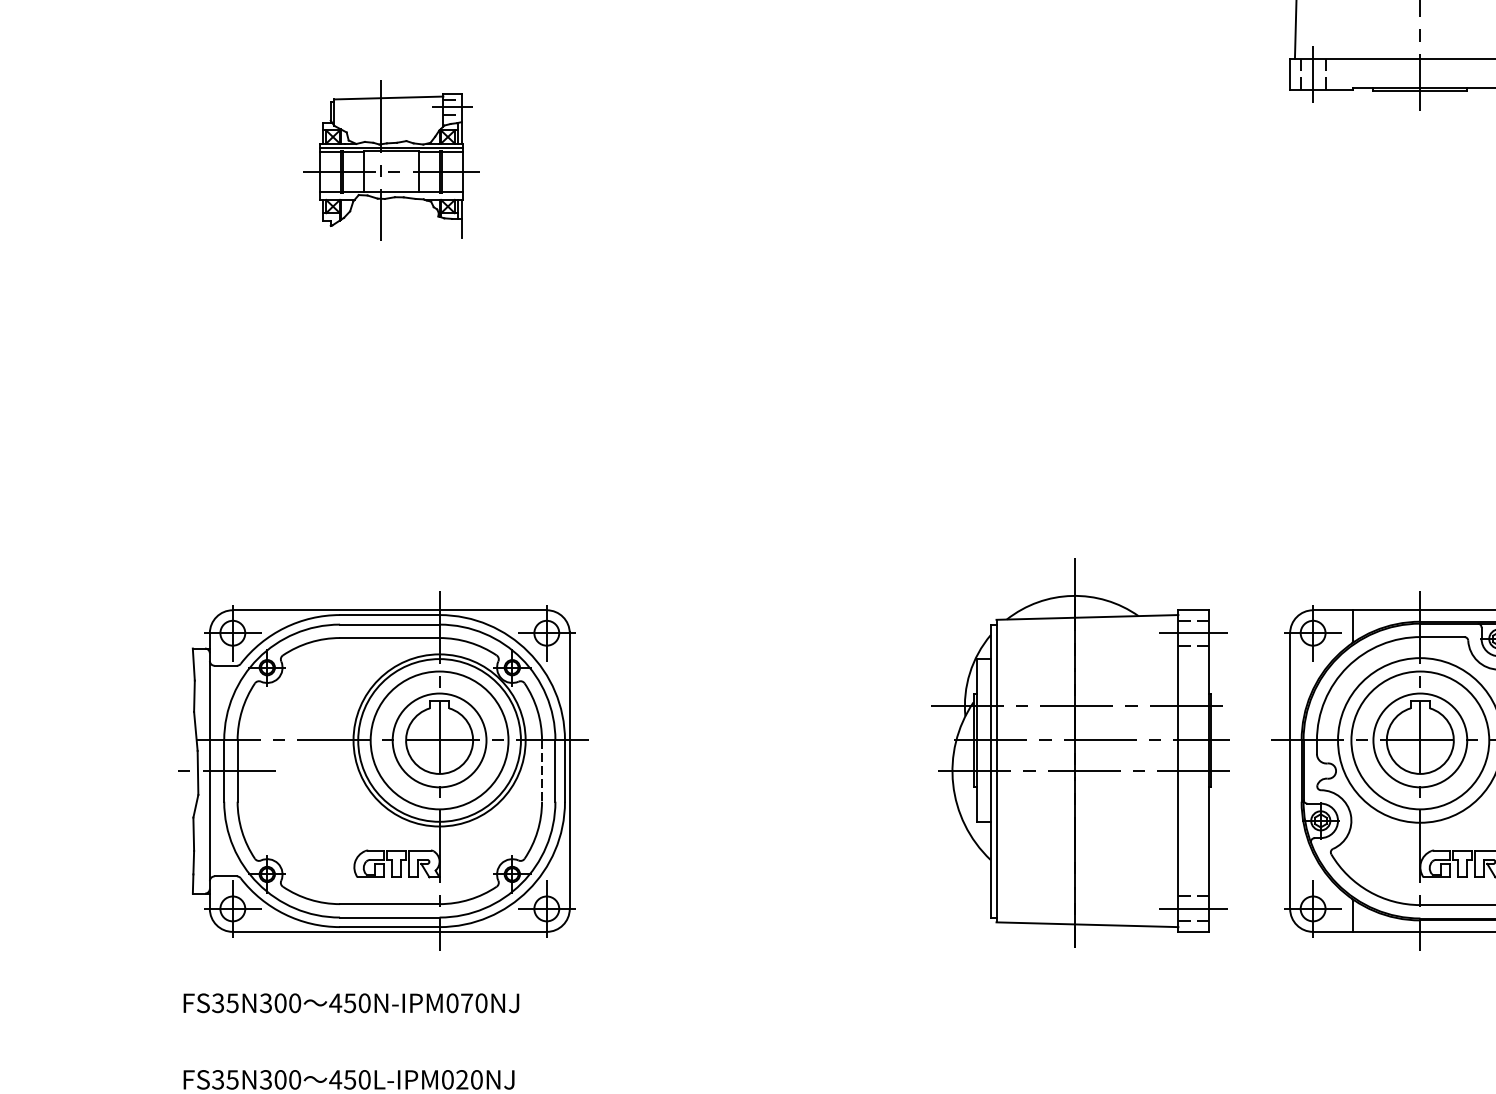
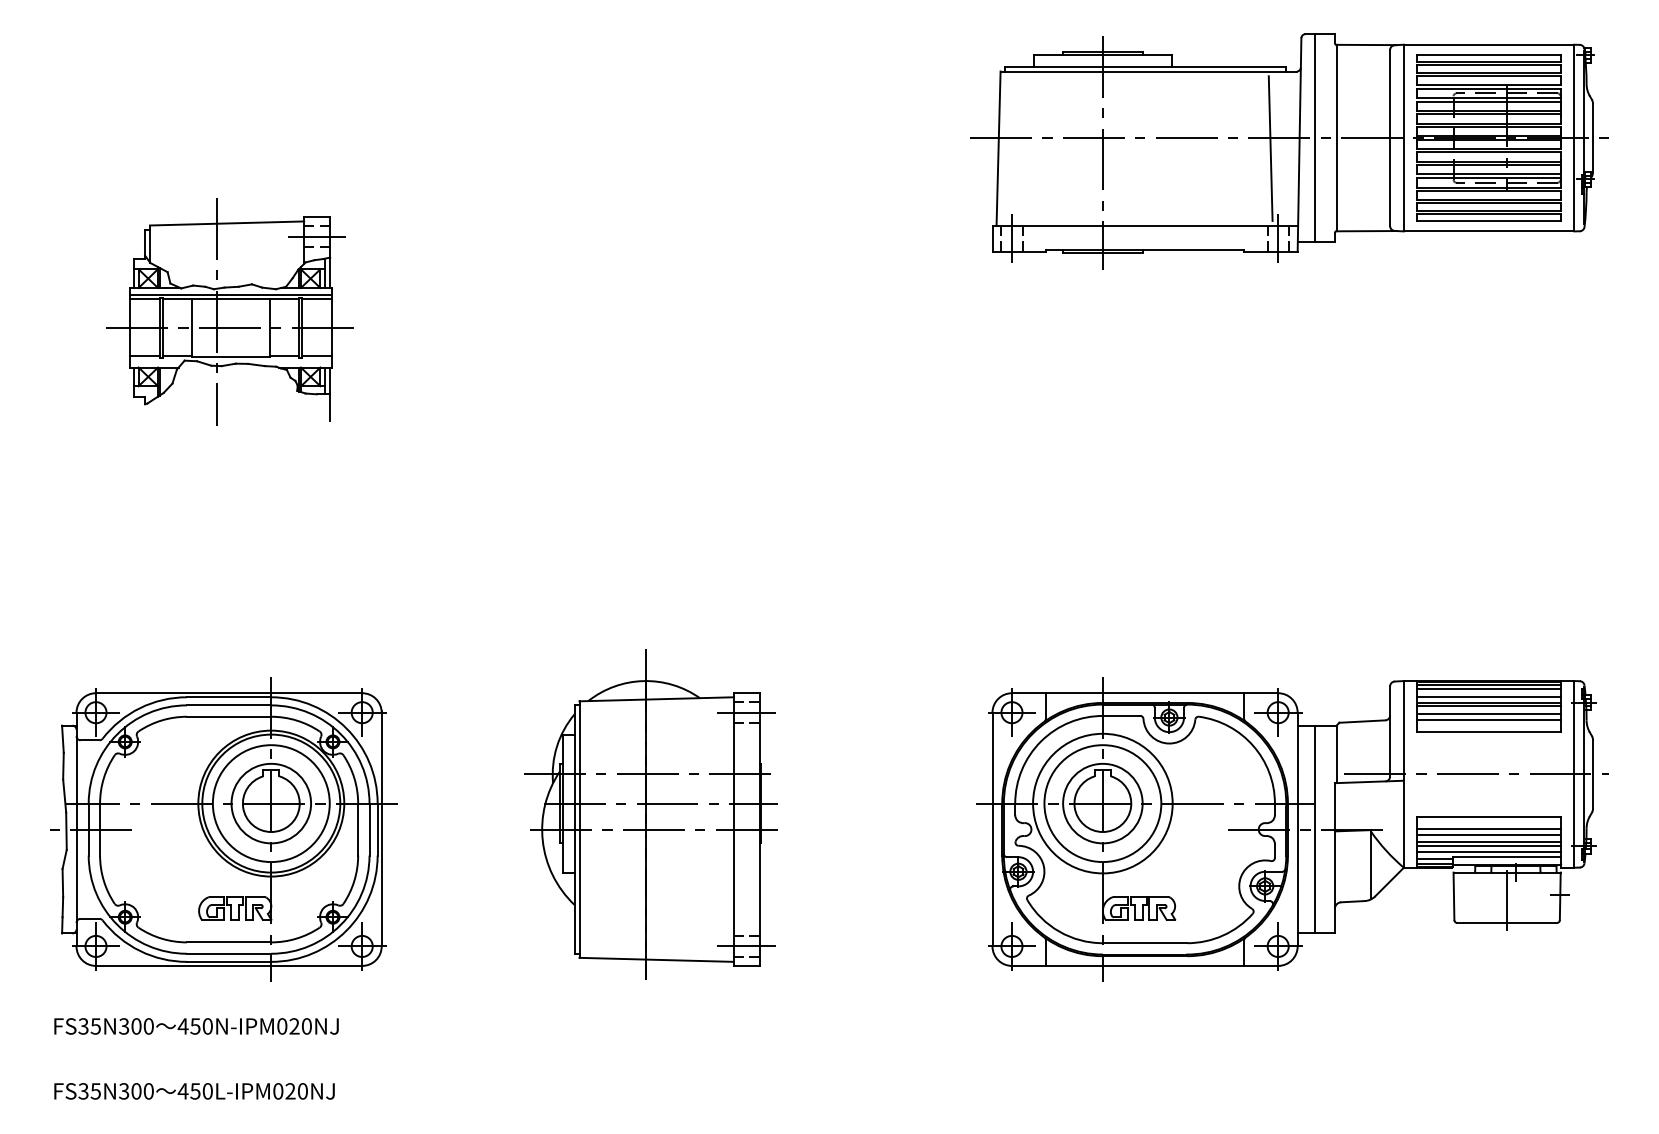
part: (390, 160) -> (229, 311), size x1.67
part: (1080, 753) -> (650, 814), moved
line: (542, 770) -> (358, 829), dashed -> solid
text: (466, 1003) -> (294, 1026), 450N-IPM070NJ -> 450N-IPM020NJ

